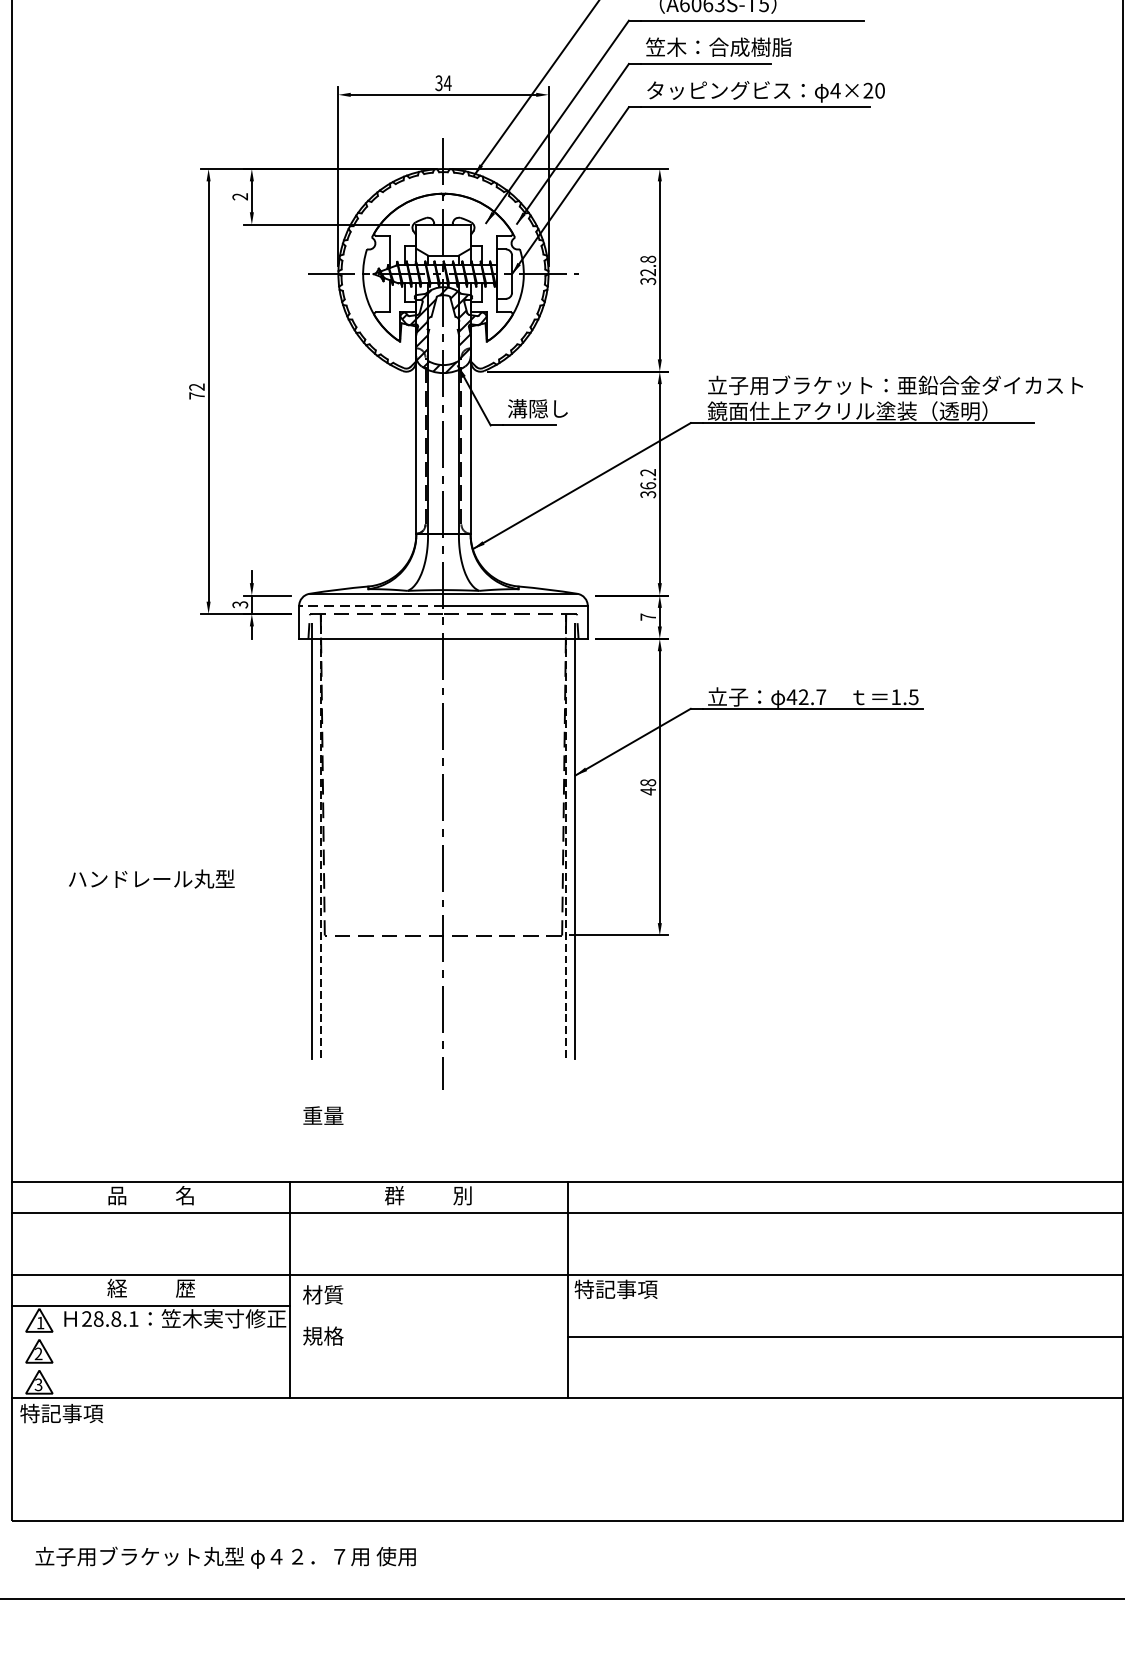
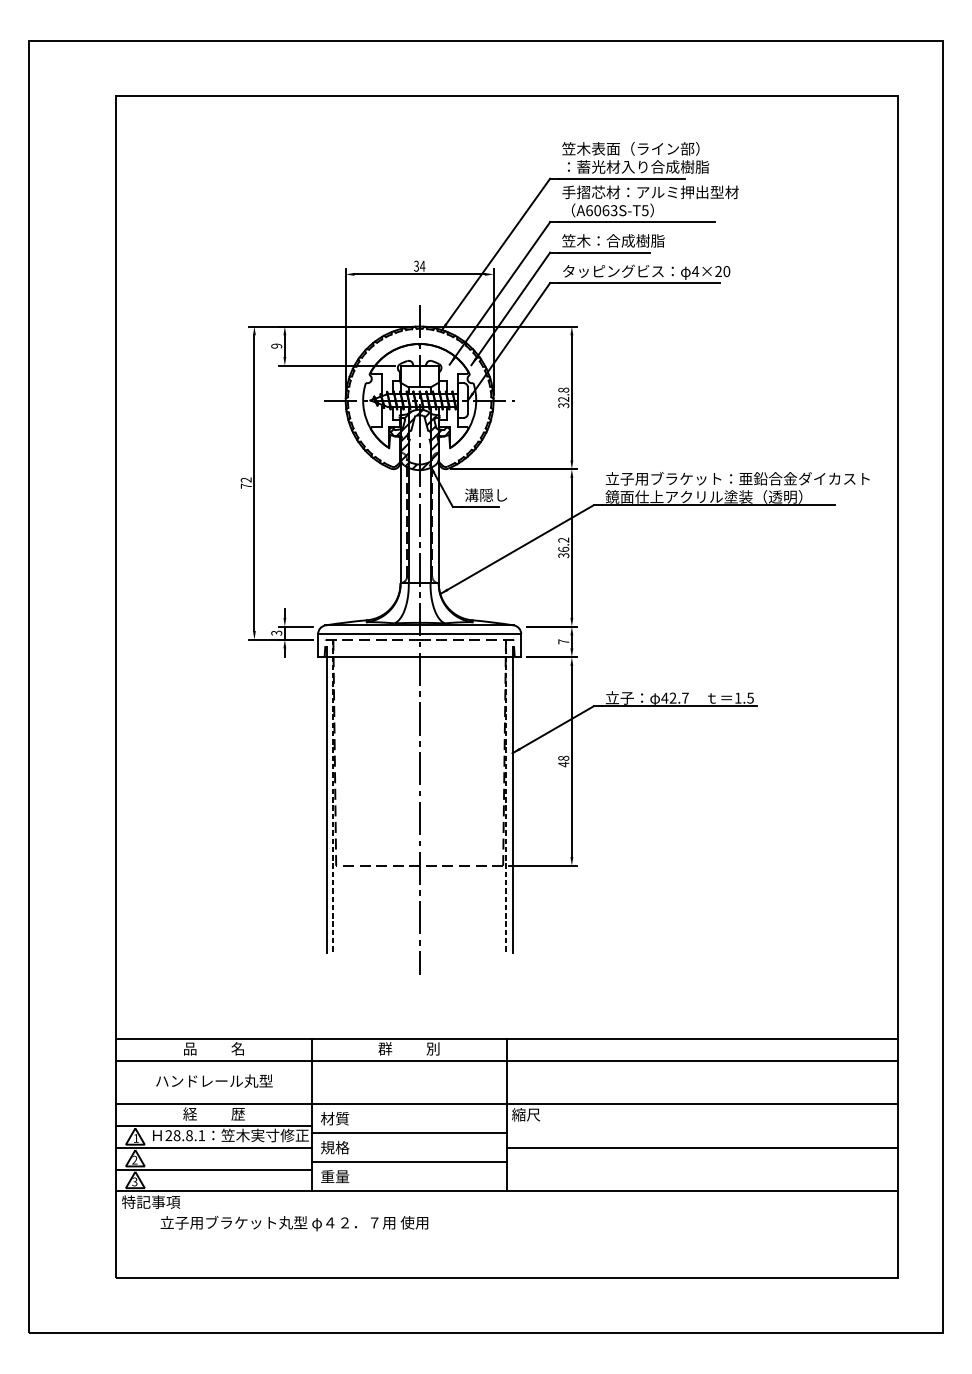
text: (239, 195) -> (276, 345), 2 -> 9
line: (370, 606) -> (368, 634), dashed -> solid
text: (151, 878) -> (214, 1080), moved
text: (323, 1115) -> (335, 1176), moved
text: (616, 1288) -> (541, 1114), 特記事項 -> 縮尺
line: (429, 1315) -> (409, 1133), added
line: (150, 1335) -> (213, 1147), added
line: (429, 1357) -> (409, 1162), added
line: (150, 1367) -> (213, 1169), added
text: (225, 1557) -> (294, 1223), moved

